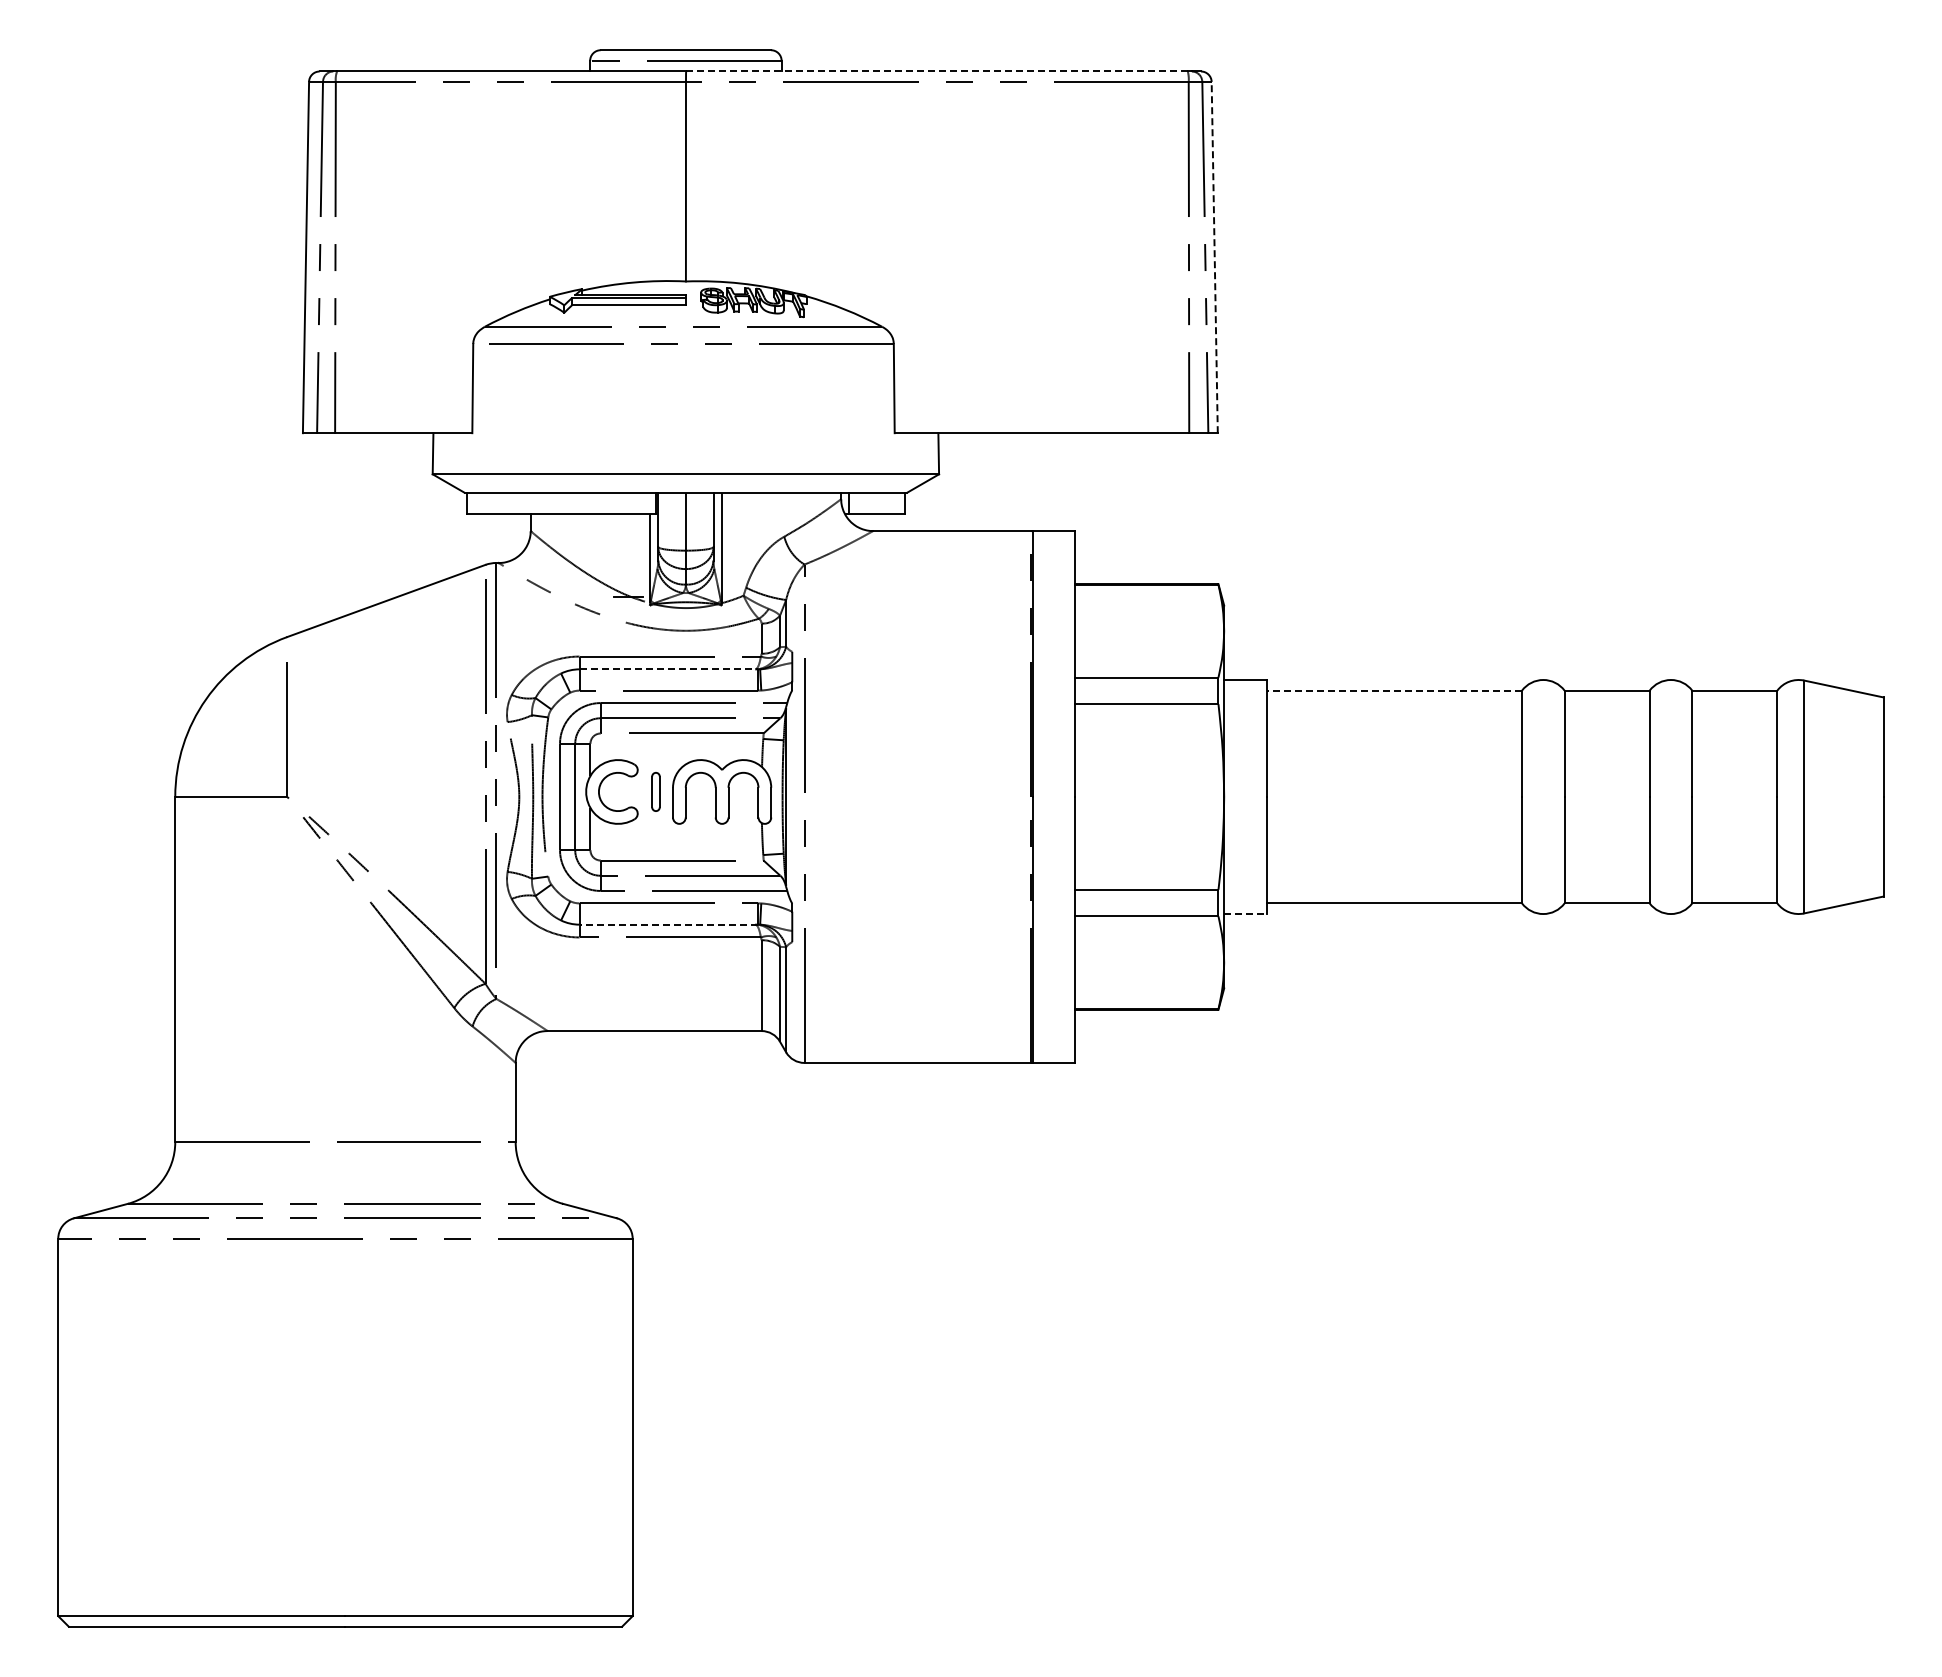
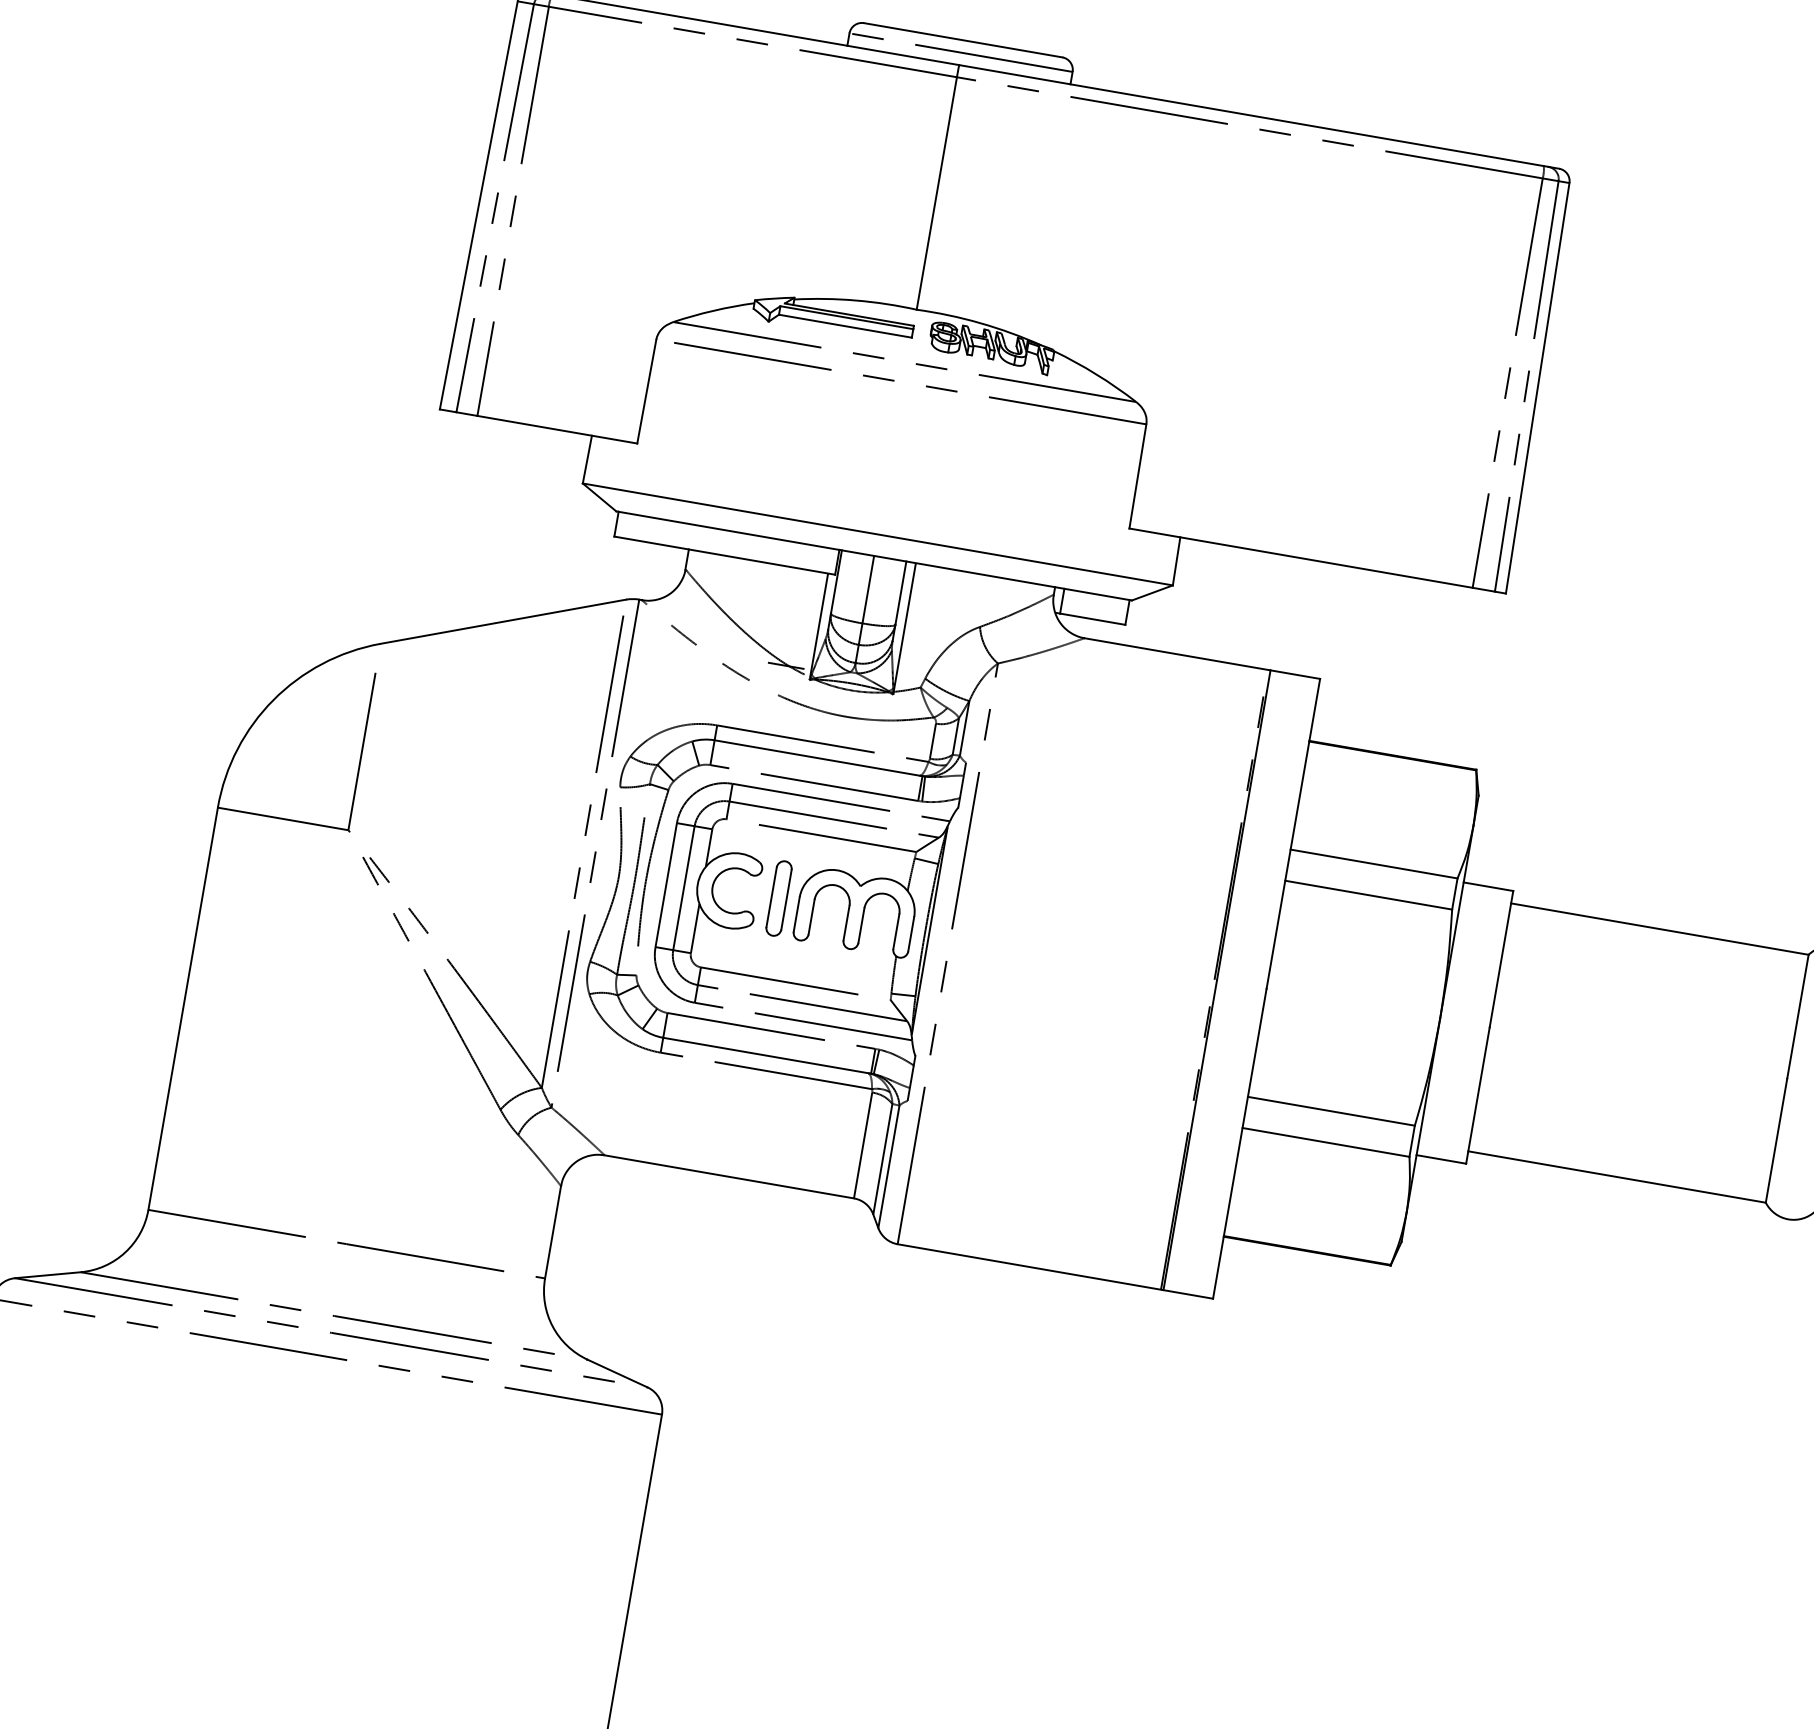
line: (937, 71) -> (1252, 115), dashed -> solid
line: (1214, 257) -> (1537, 388), dashed -> solid
line: (669, 669) -> (819, 758), dashed -> solid
line: (1394, 690) -> (1660, 928), dashed -> solid
part: (655, 791) -> (778, 897), size x1.67
line: (1245, 914) -> (1441, 1159), dashed -> solid
line: (668, 924) -> (766, 1055), dashed -> solid

